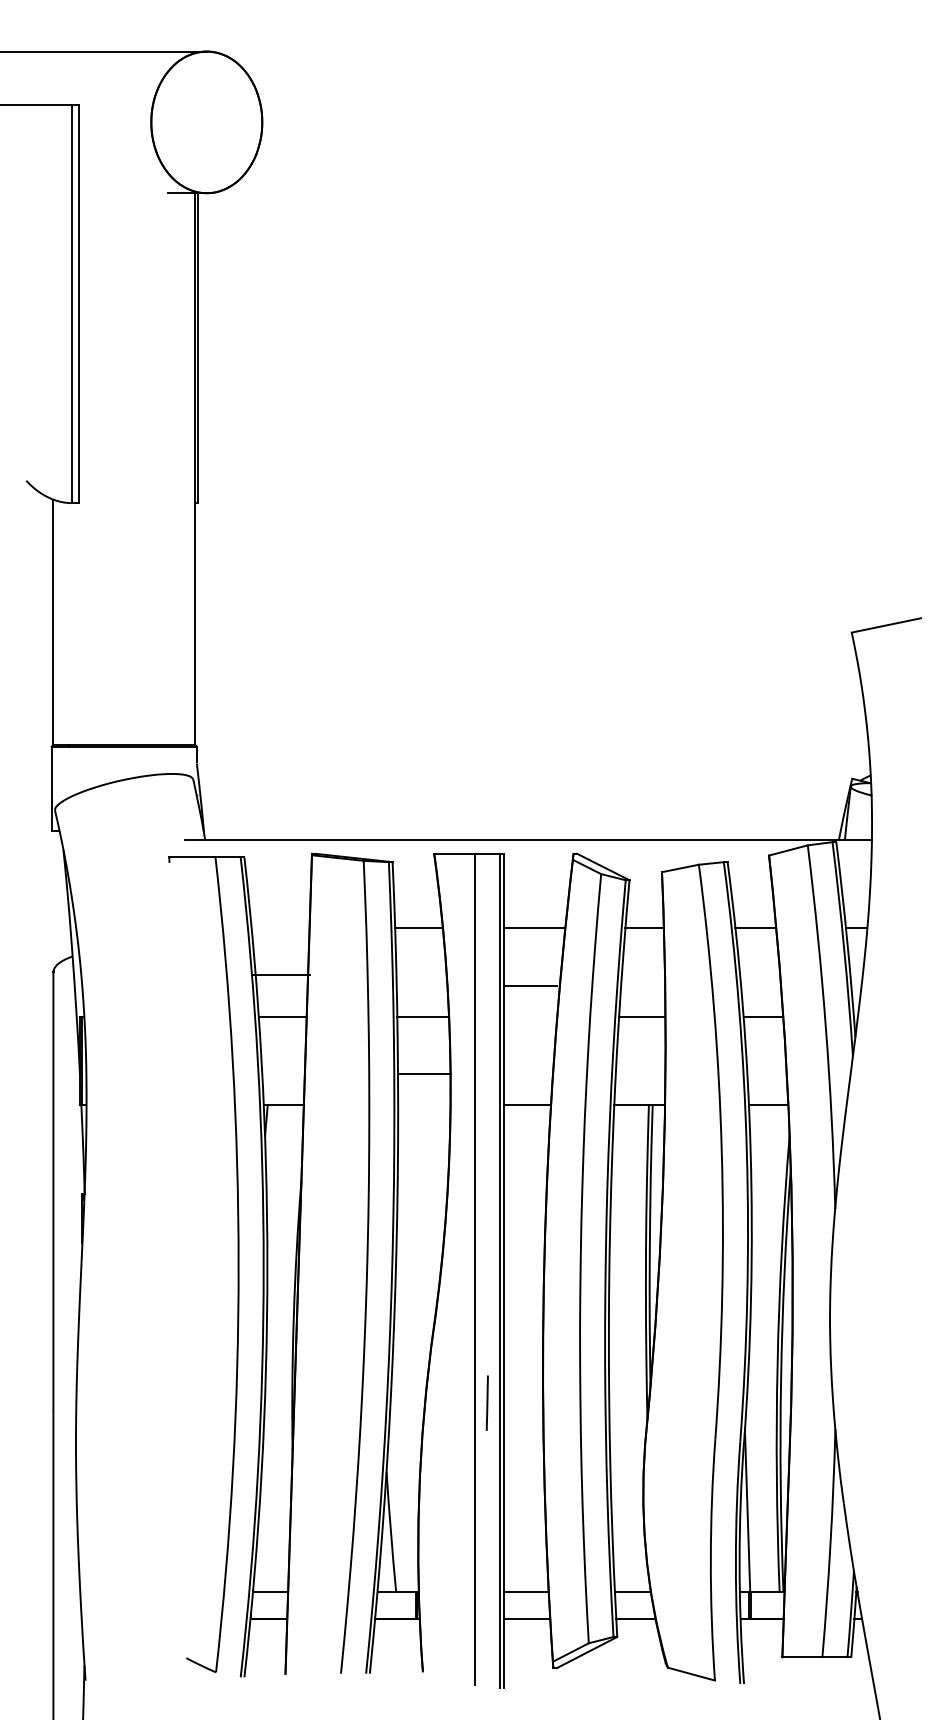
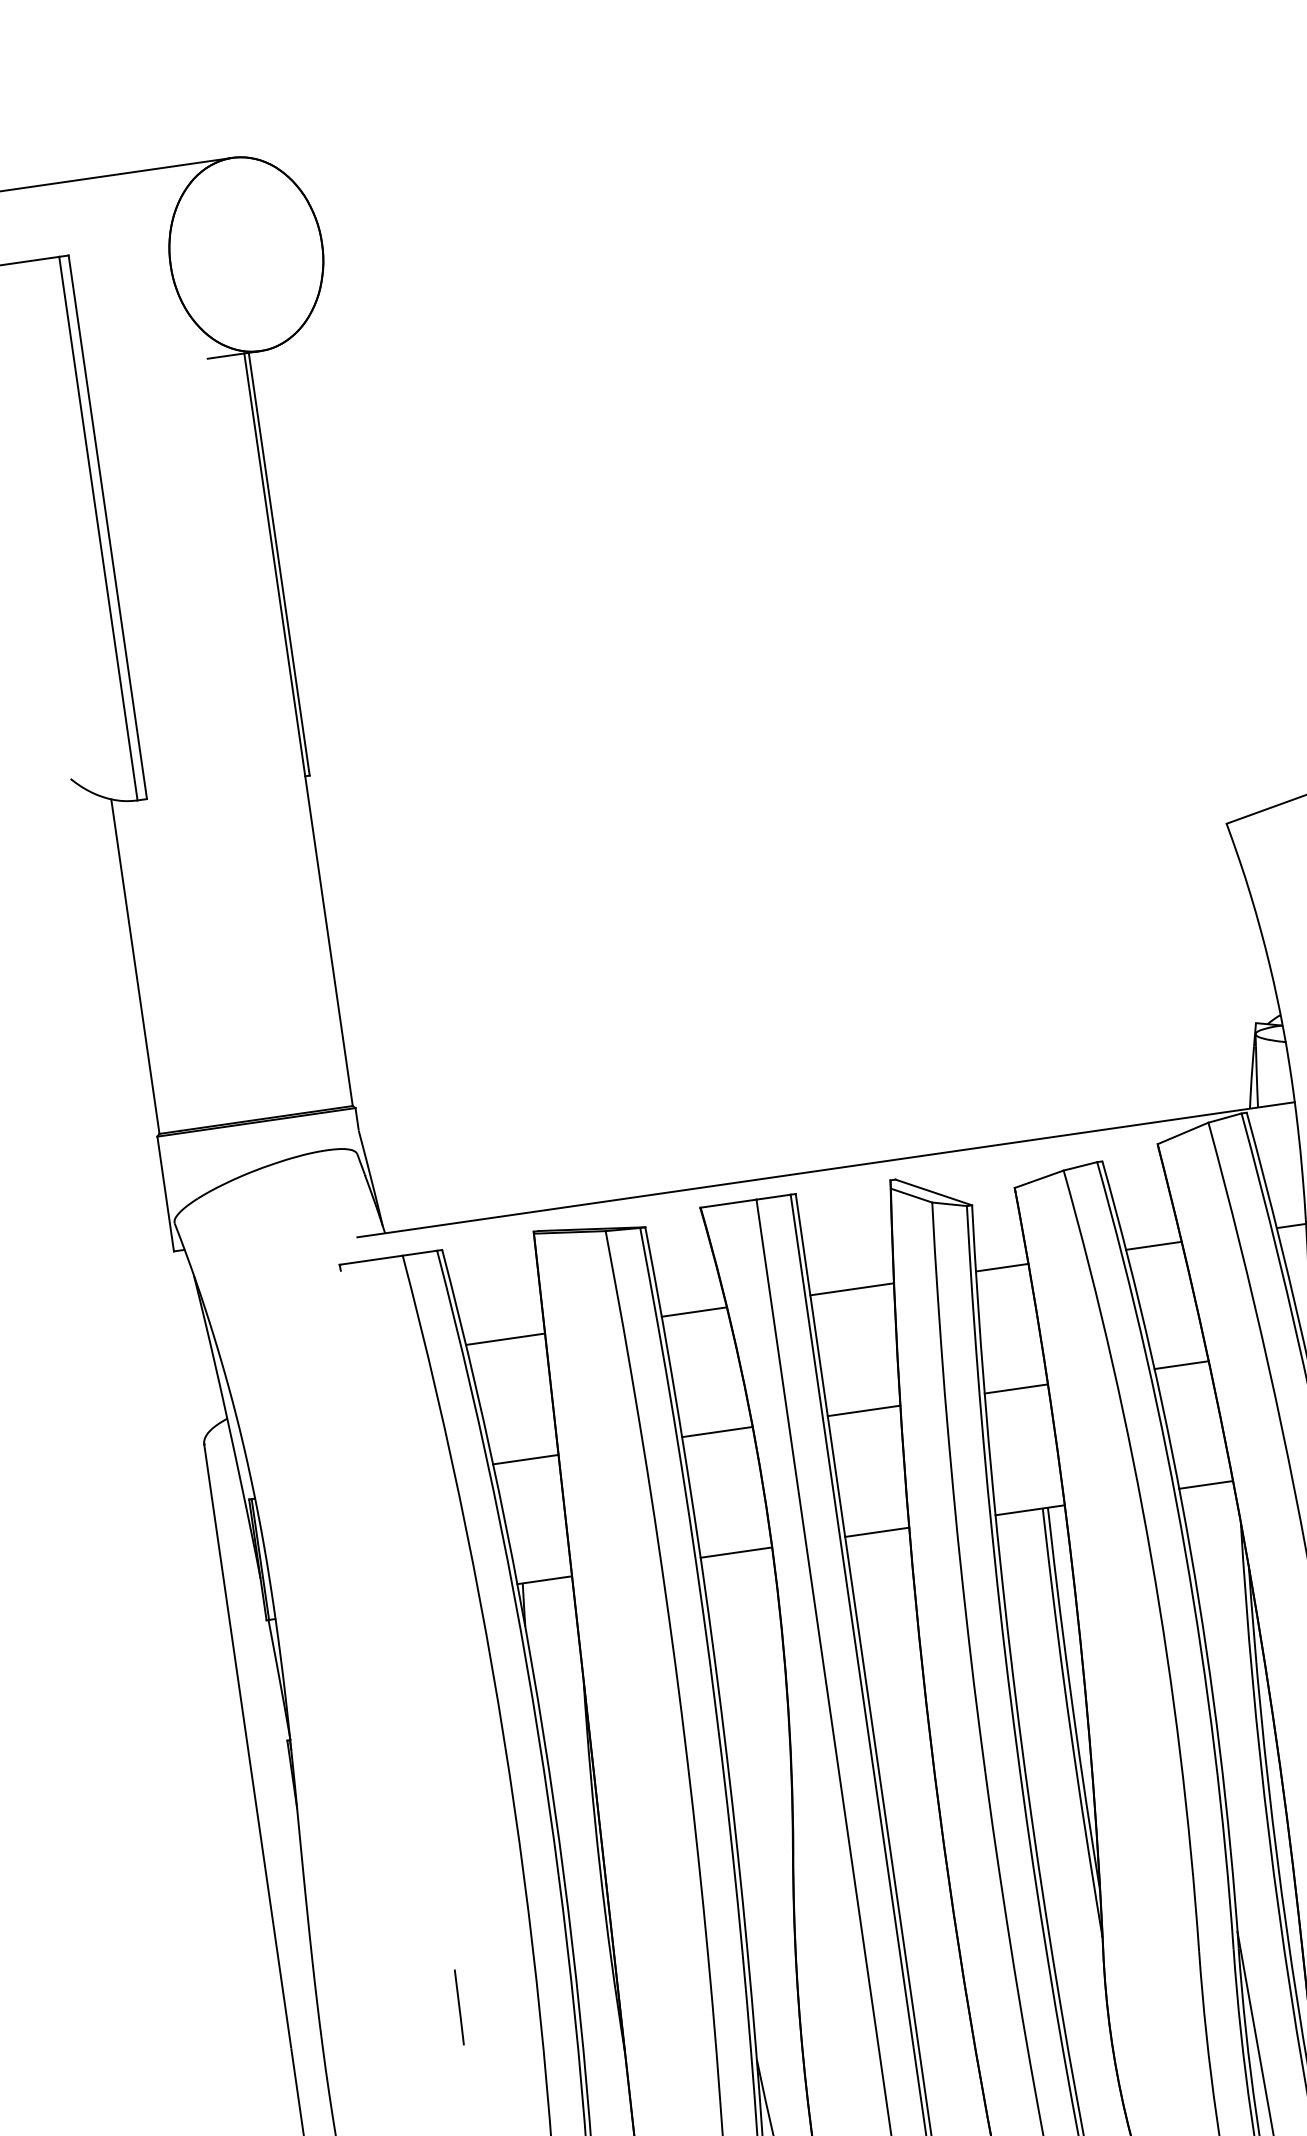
line: (280, 975) -> (505, 1339), moved
line: (530, 985) -> (863, 1410), moved
line: (424, 1074) -> (736, 1552), moved
line: (486, 1402) -> (458, 2006), moved

